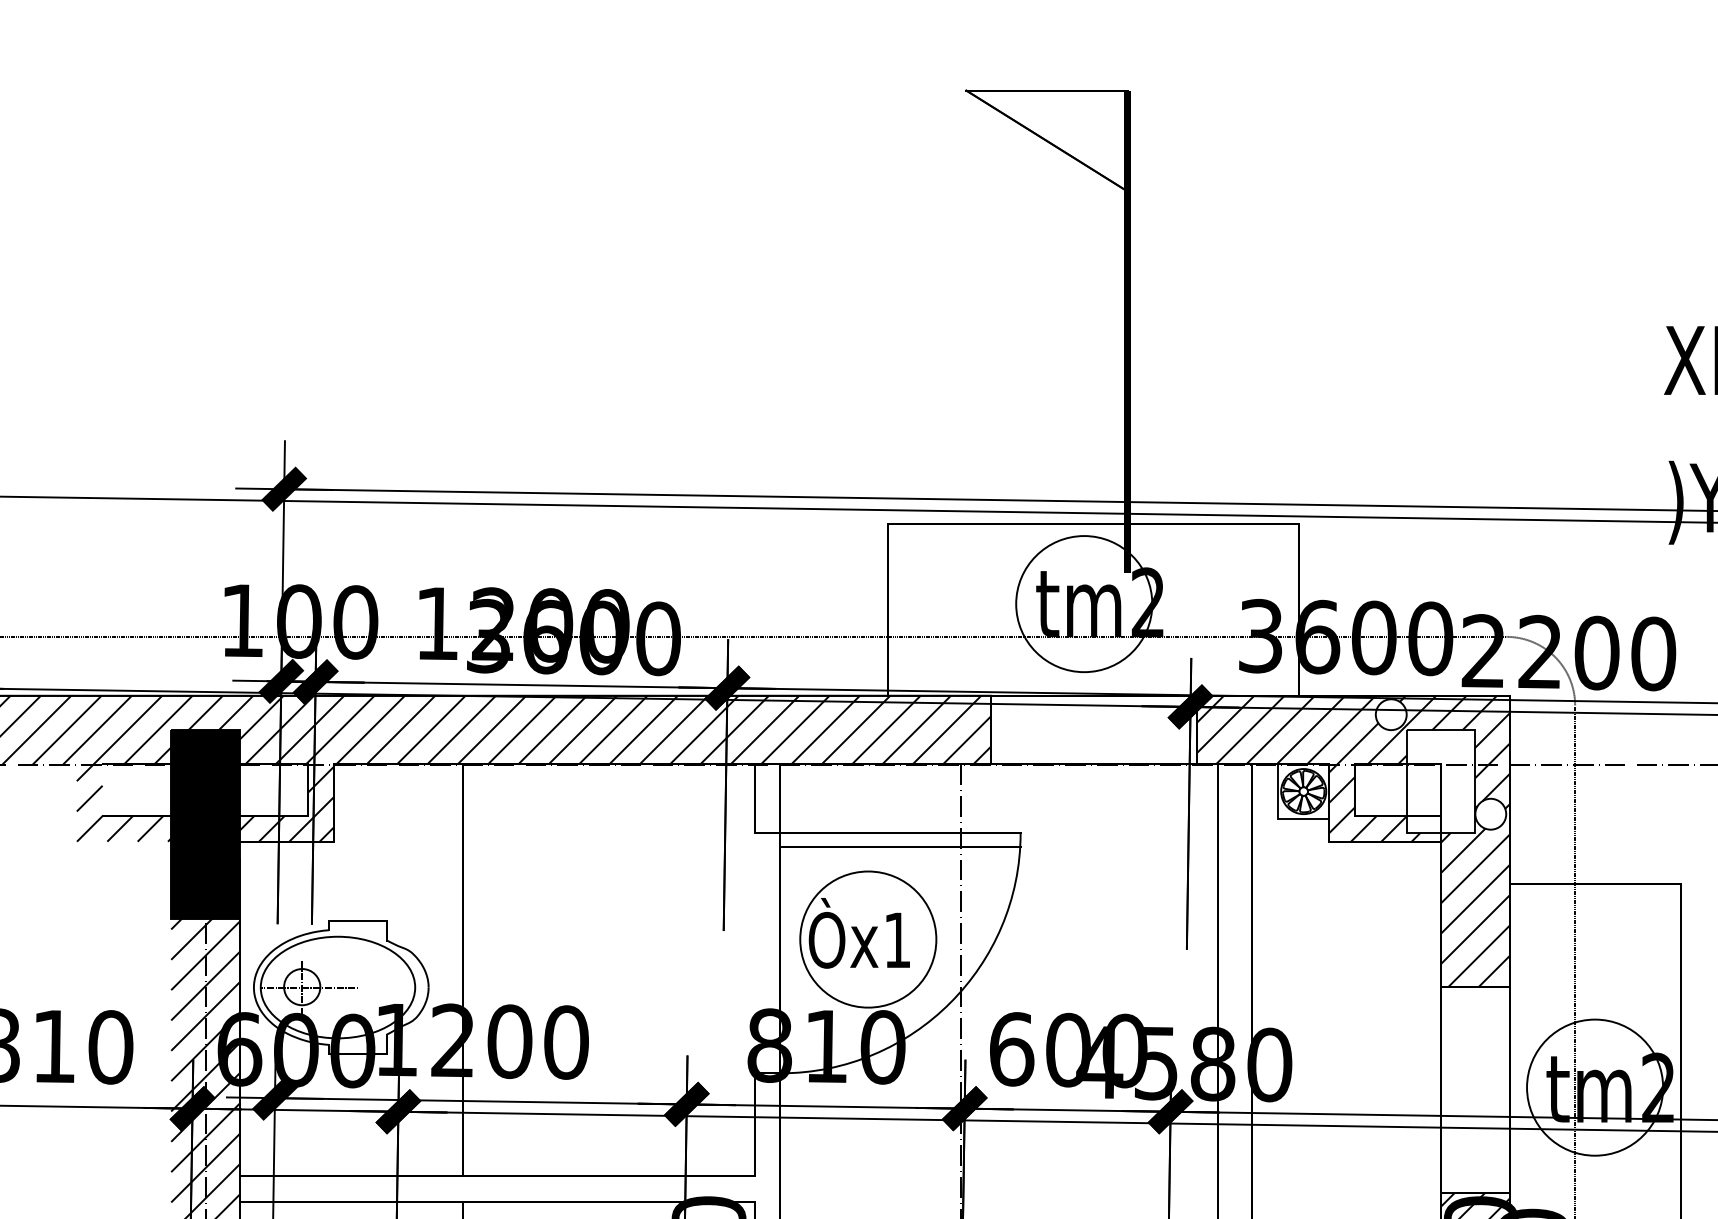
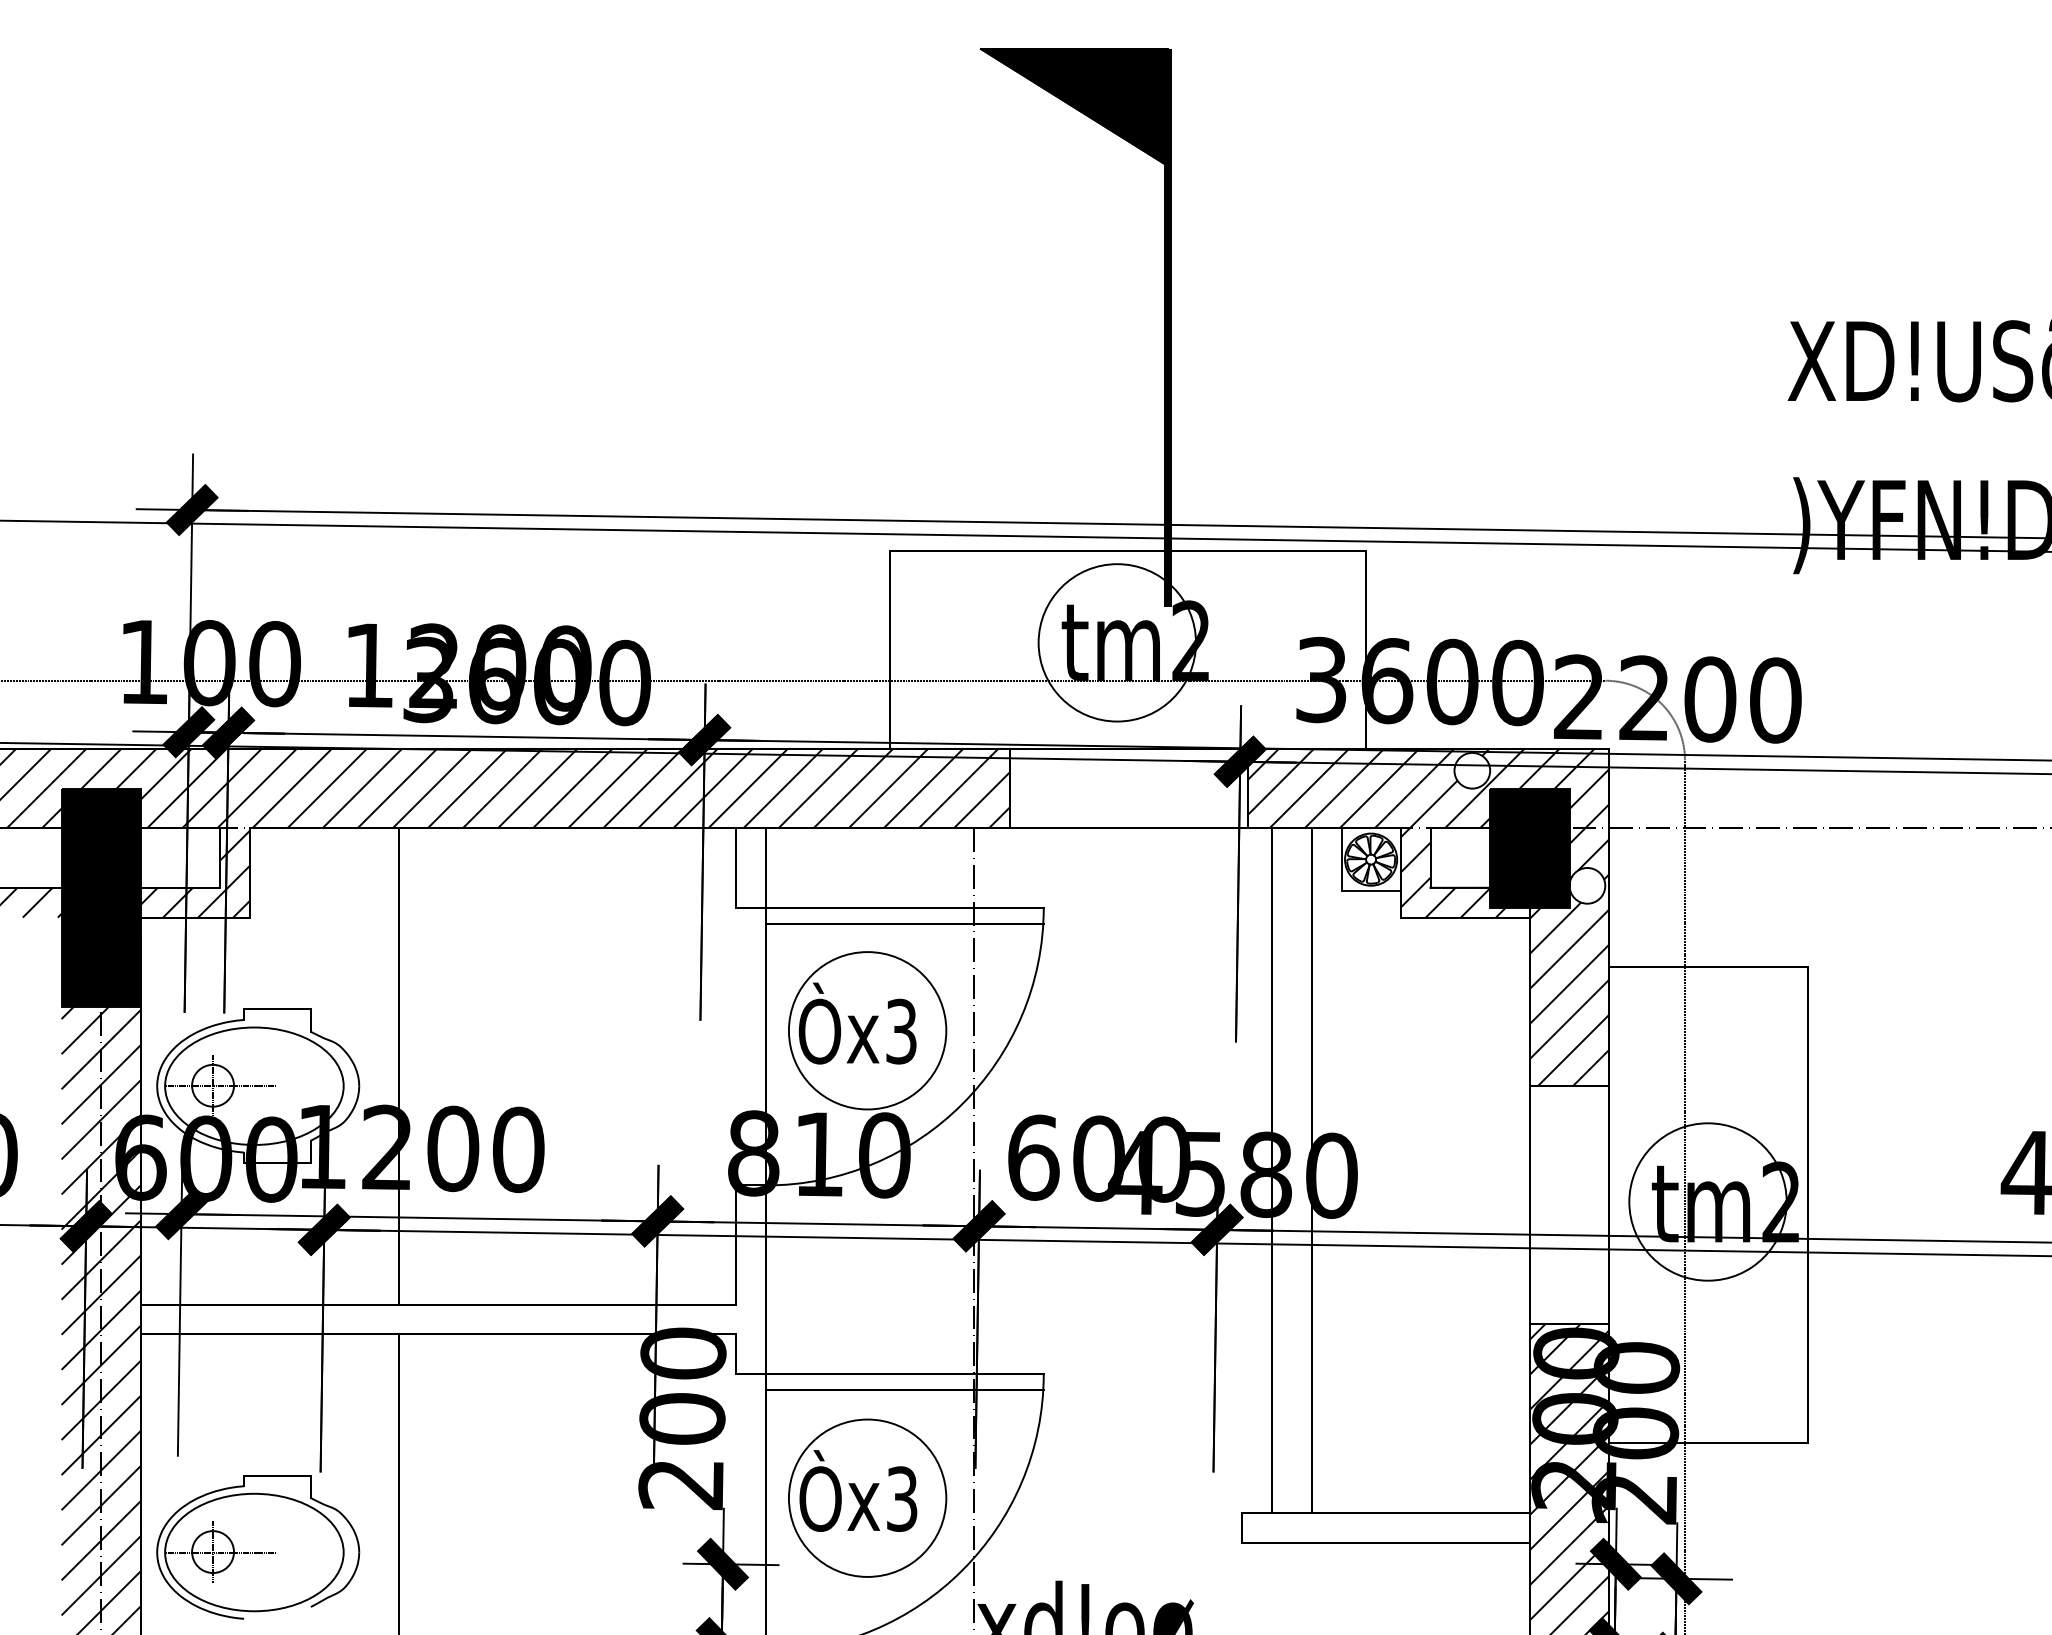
fill: (1047, 141) -> (1074, 107), added
fill: (1440, 781) -> (1529, 847), added
text: (897, 940) -> (901, 1031), Òx1 -> Òx3

